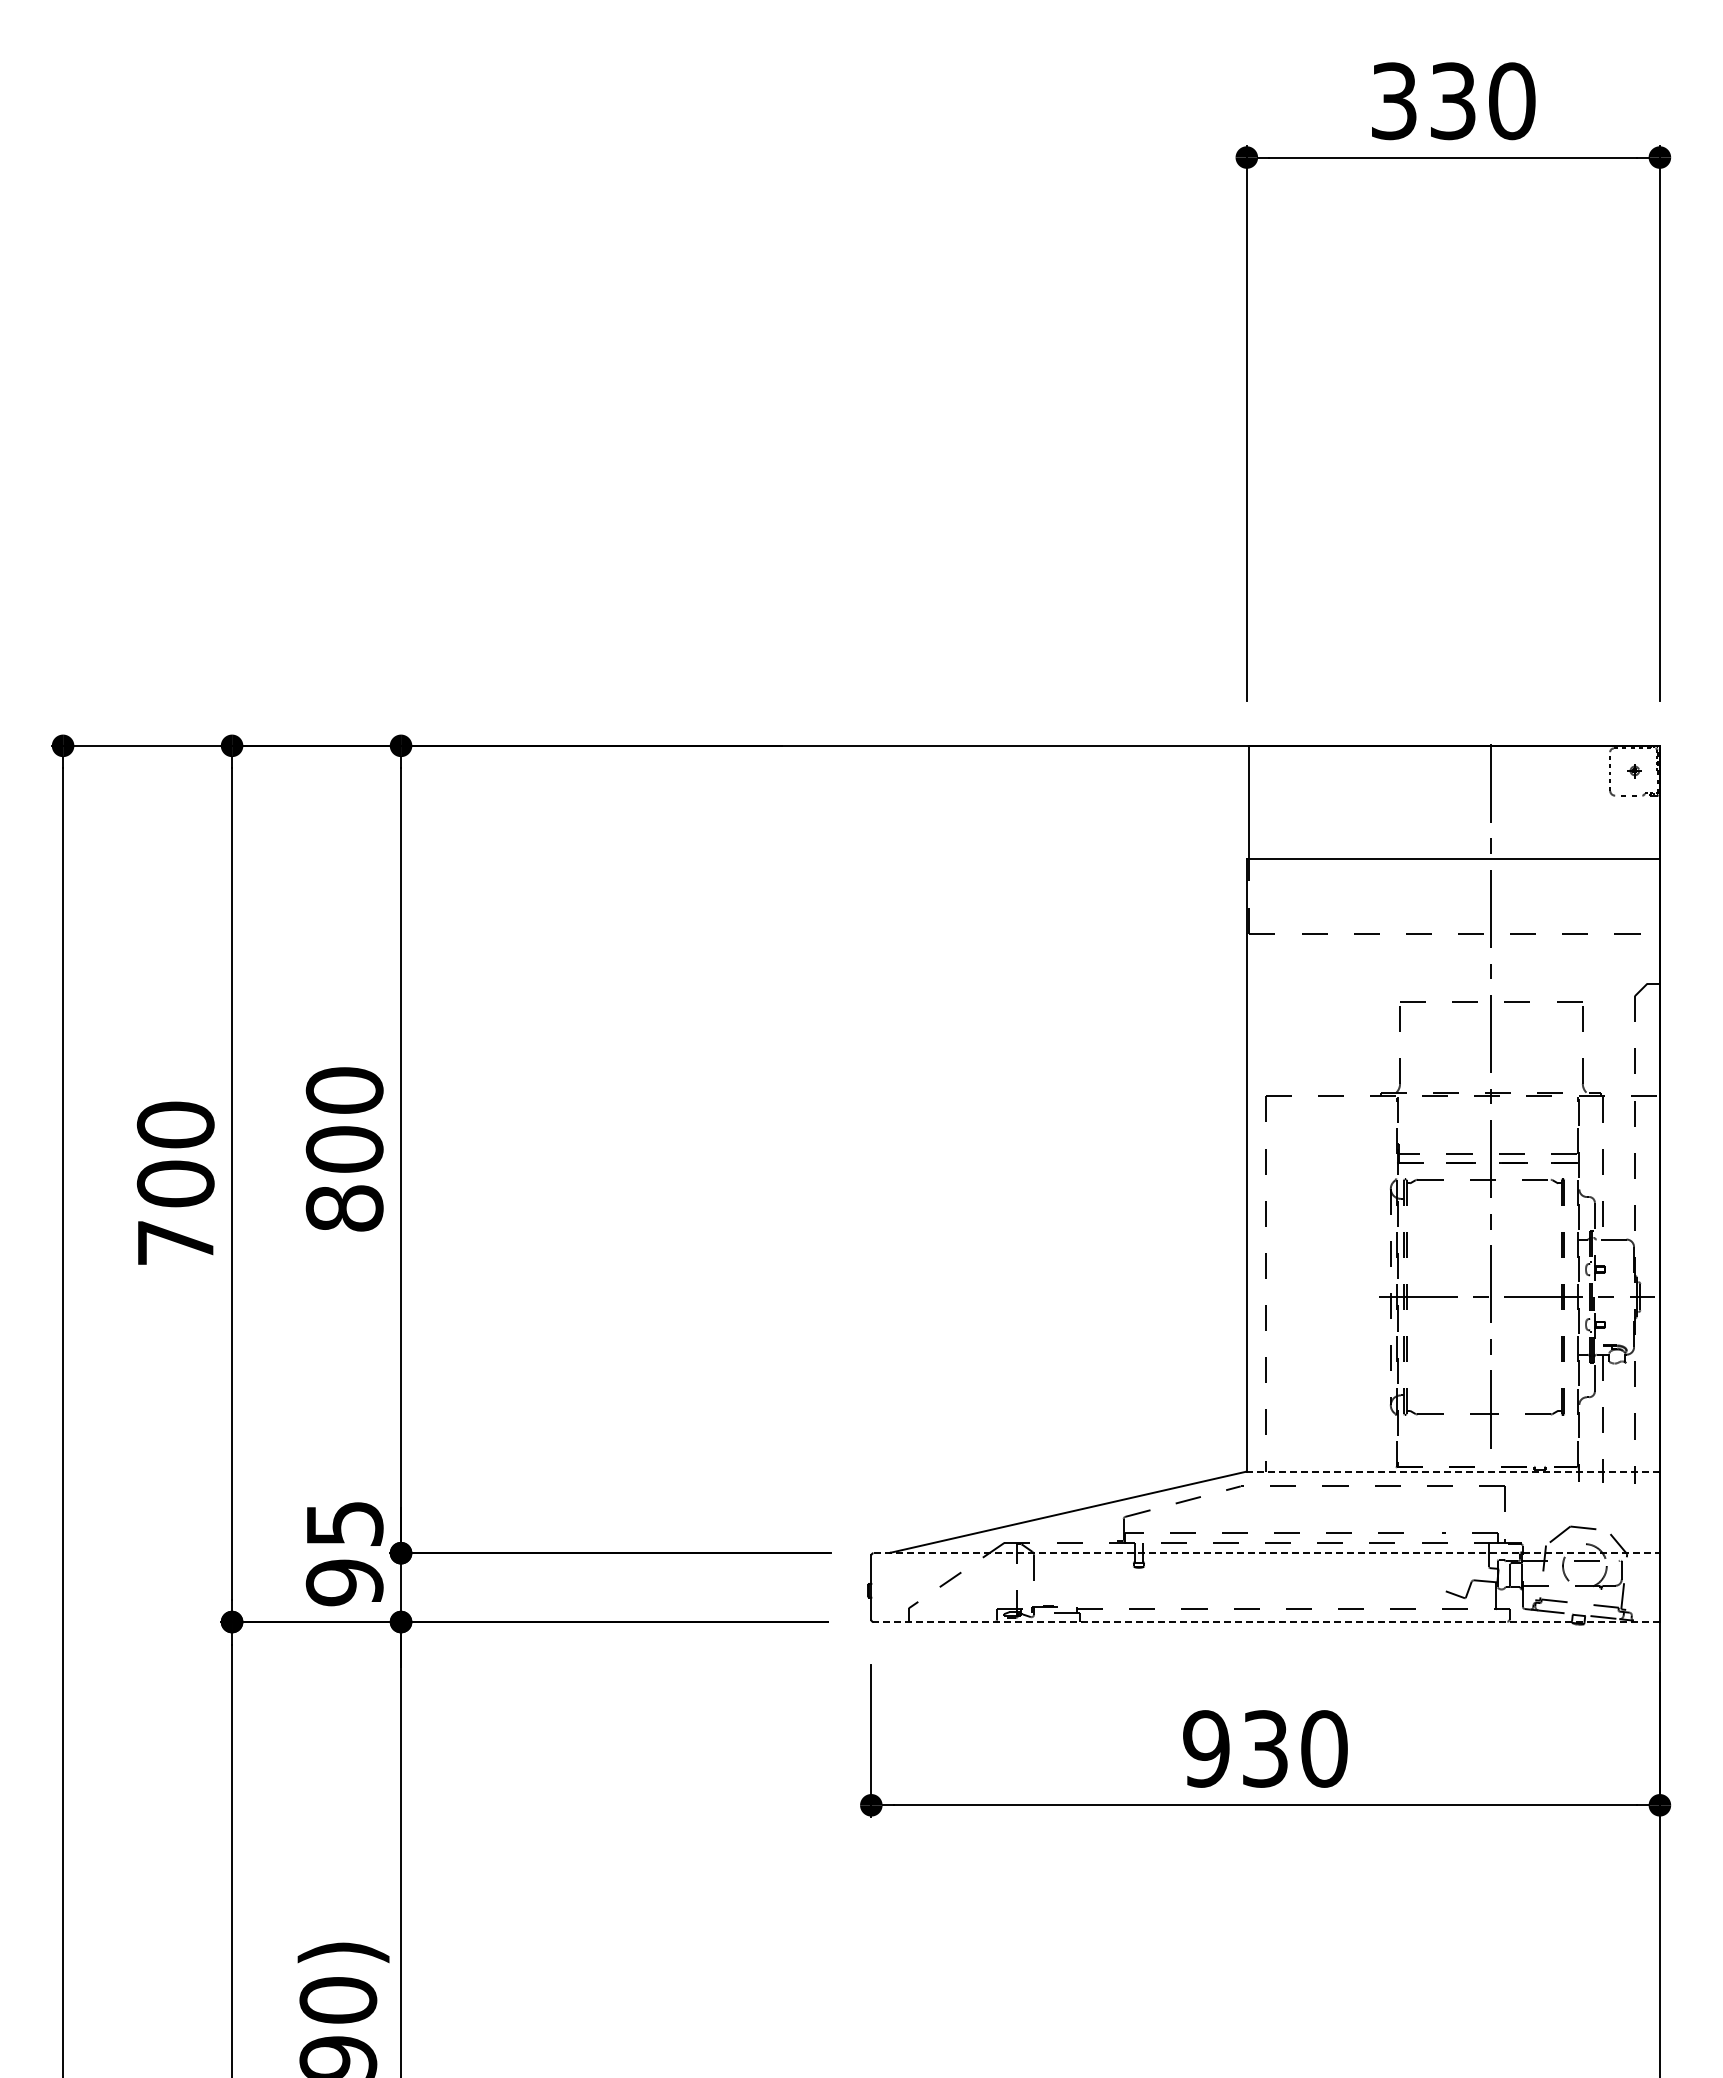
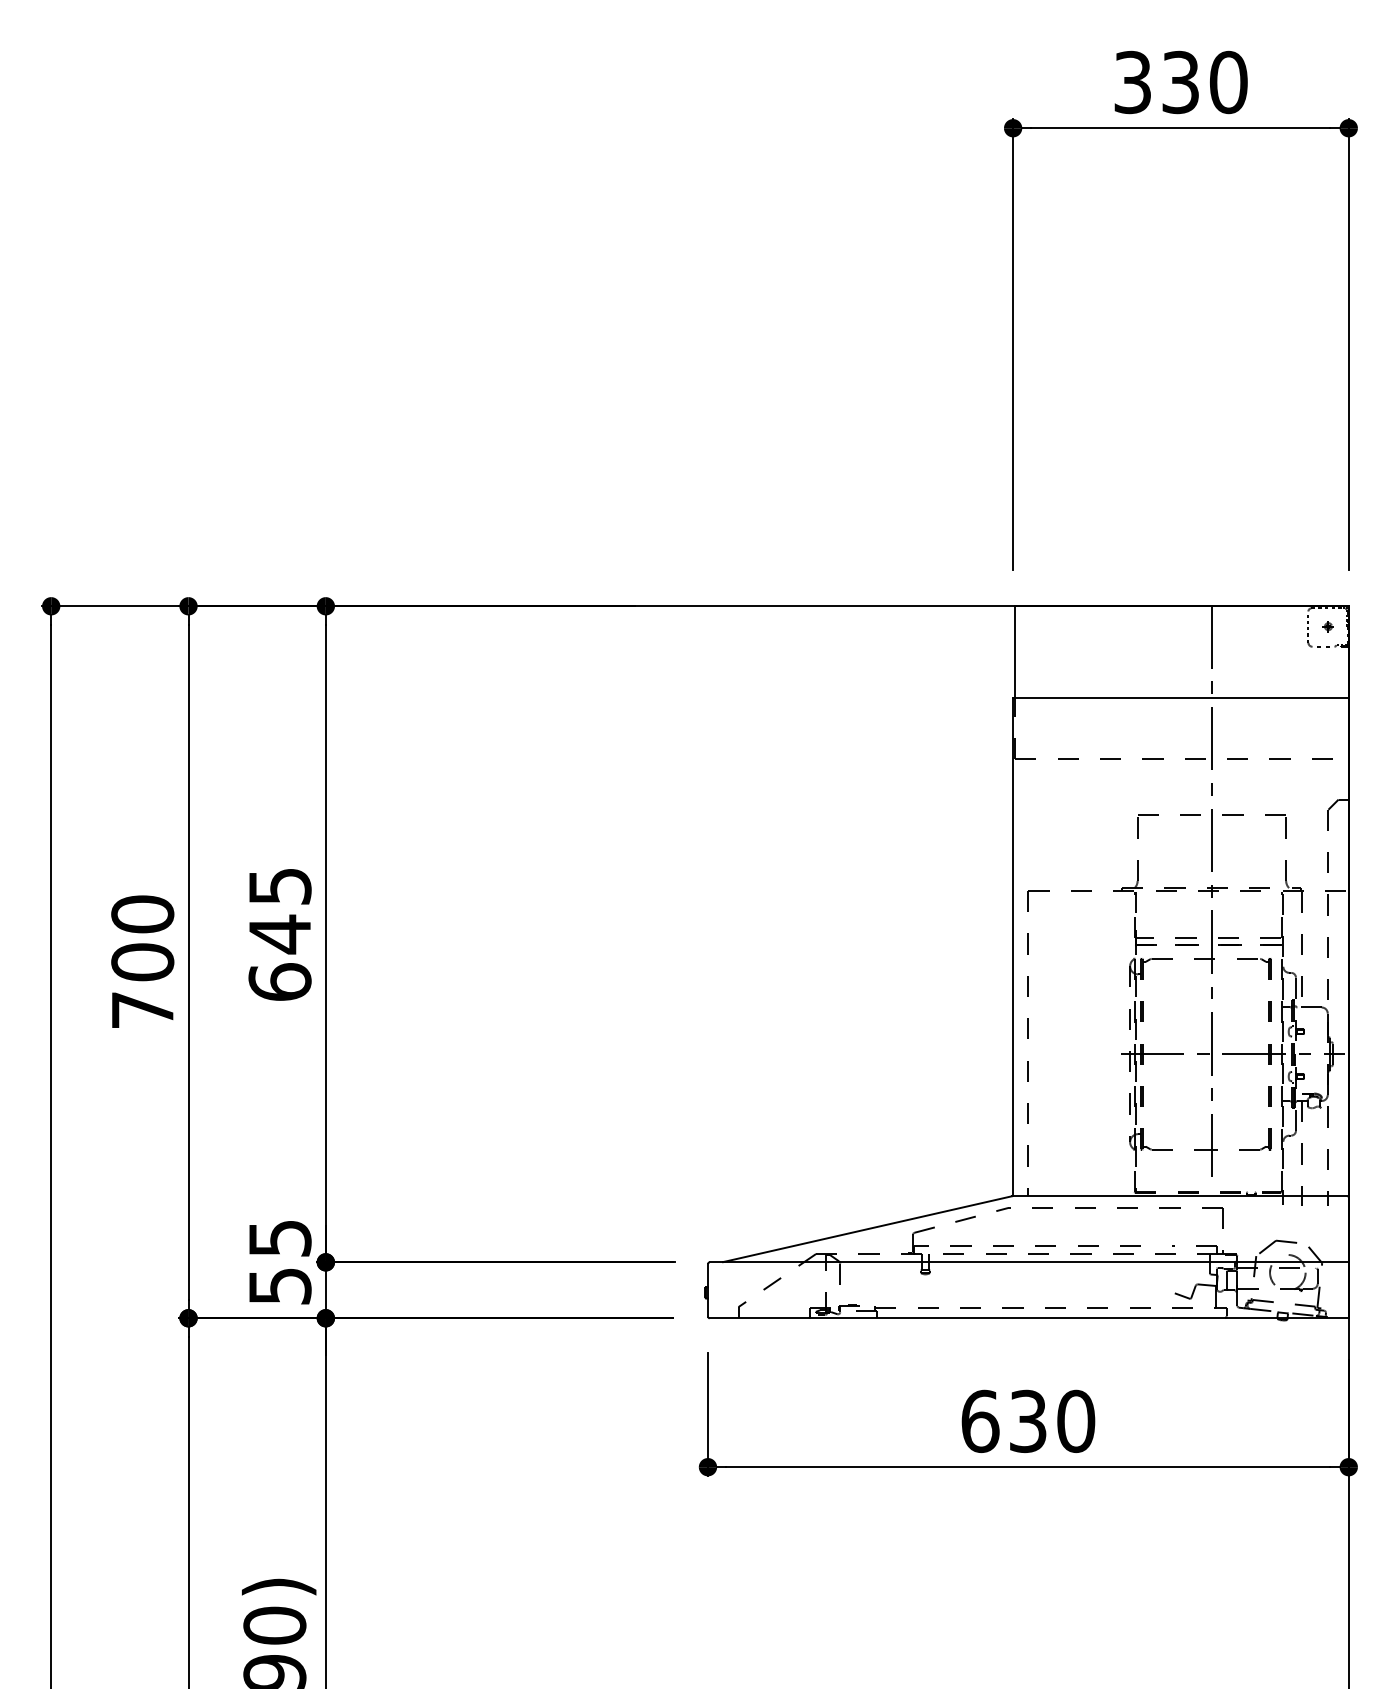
text: (344, 1149) -> (279, 934), 800 -> 645
line: (1452, 1471) -> (1180, 1195), dashed -> solid
line: (1267, 1553) -> (1029, 1262), dashed -> solid
text: (344, 1582) -> (279, 1286), 95 -> 55
line: (1266, 1622) -> (1029, 1318), dashed -> solid
text: (1206, 1748) -> (980, 1421), 930 -> 630

